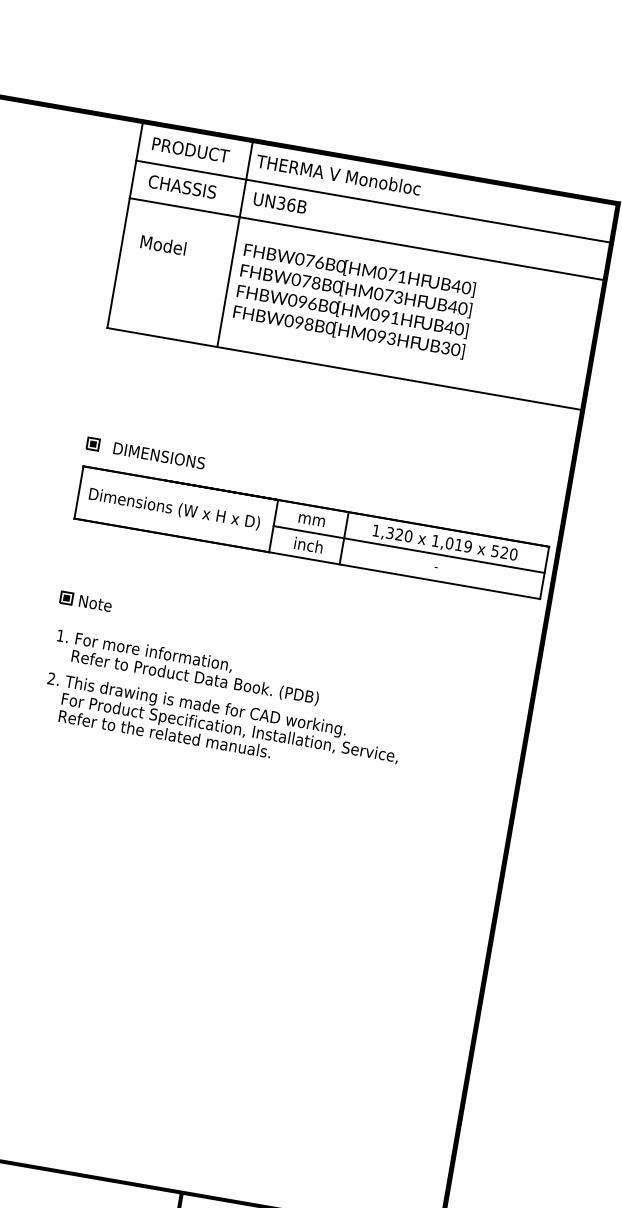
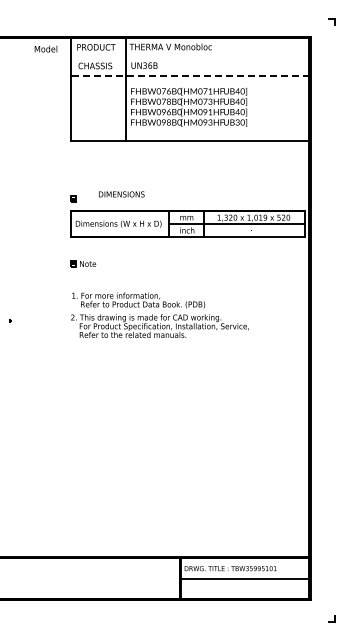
line: (372, 202) -> (189, 57), removed
line: (368, 238) -> (190, 75), solid -> dashed
text: (162, 243) -> (45, 48), moved
text: (158, 455) -> (121, 194), moved
part: (86, 600) -> (83, 263), moved

